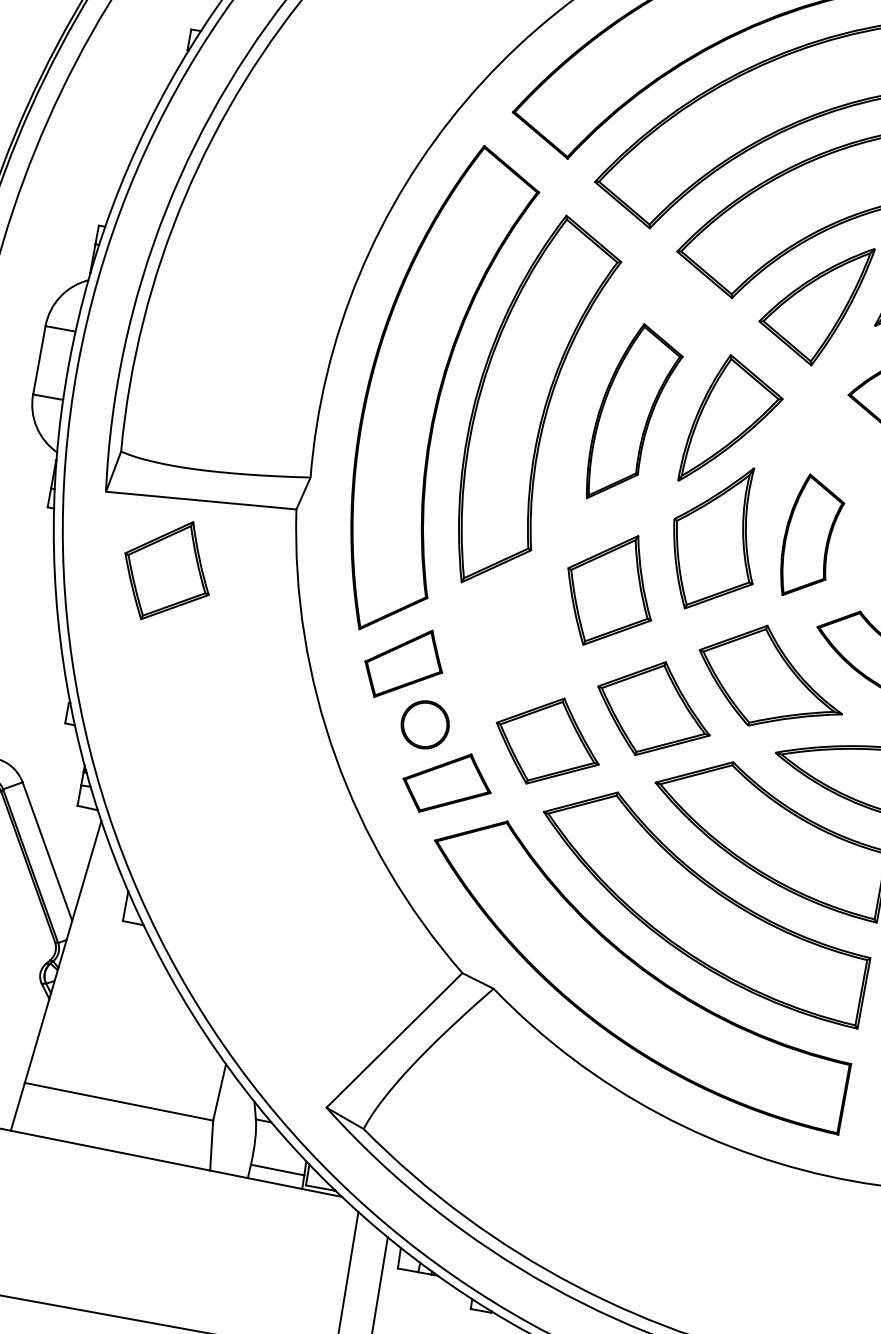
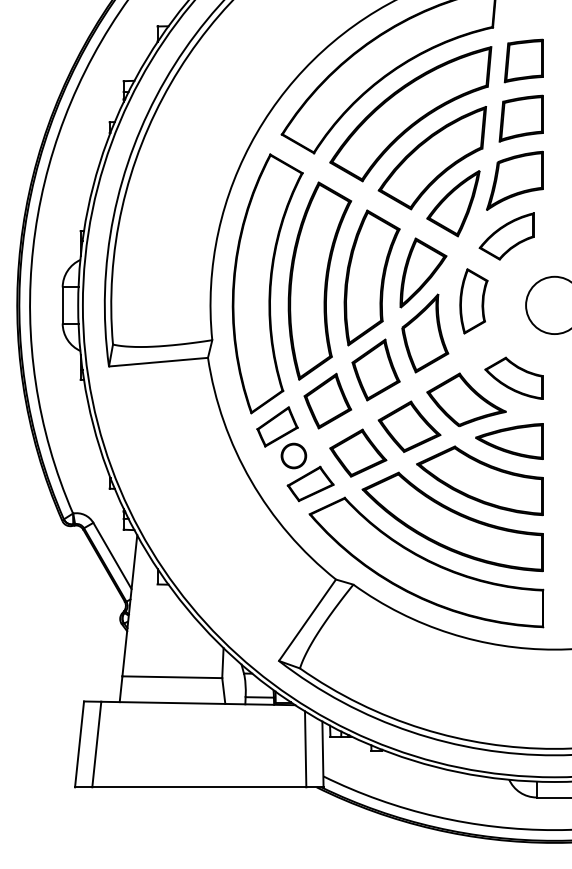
part: (633, 413) -> (371, 277), size x1.43
part: (810, 537) -> (473, 301), moved
part: (167, 569) -> (327, 400), moved

